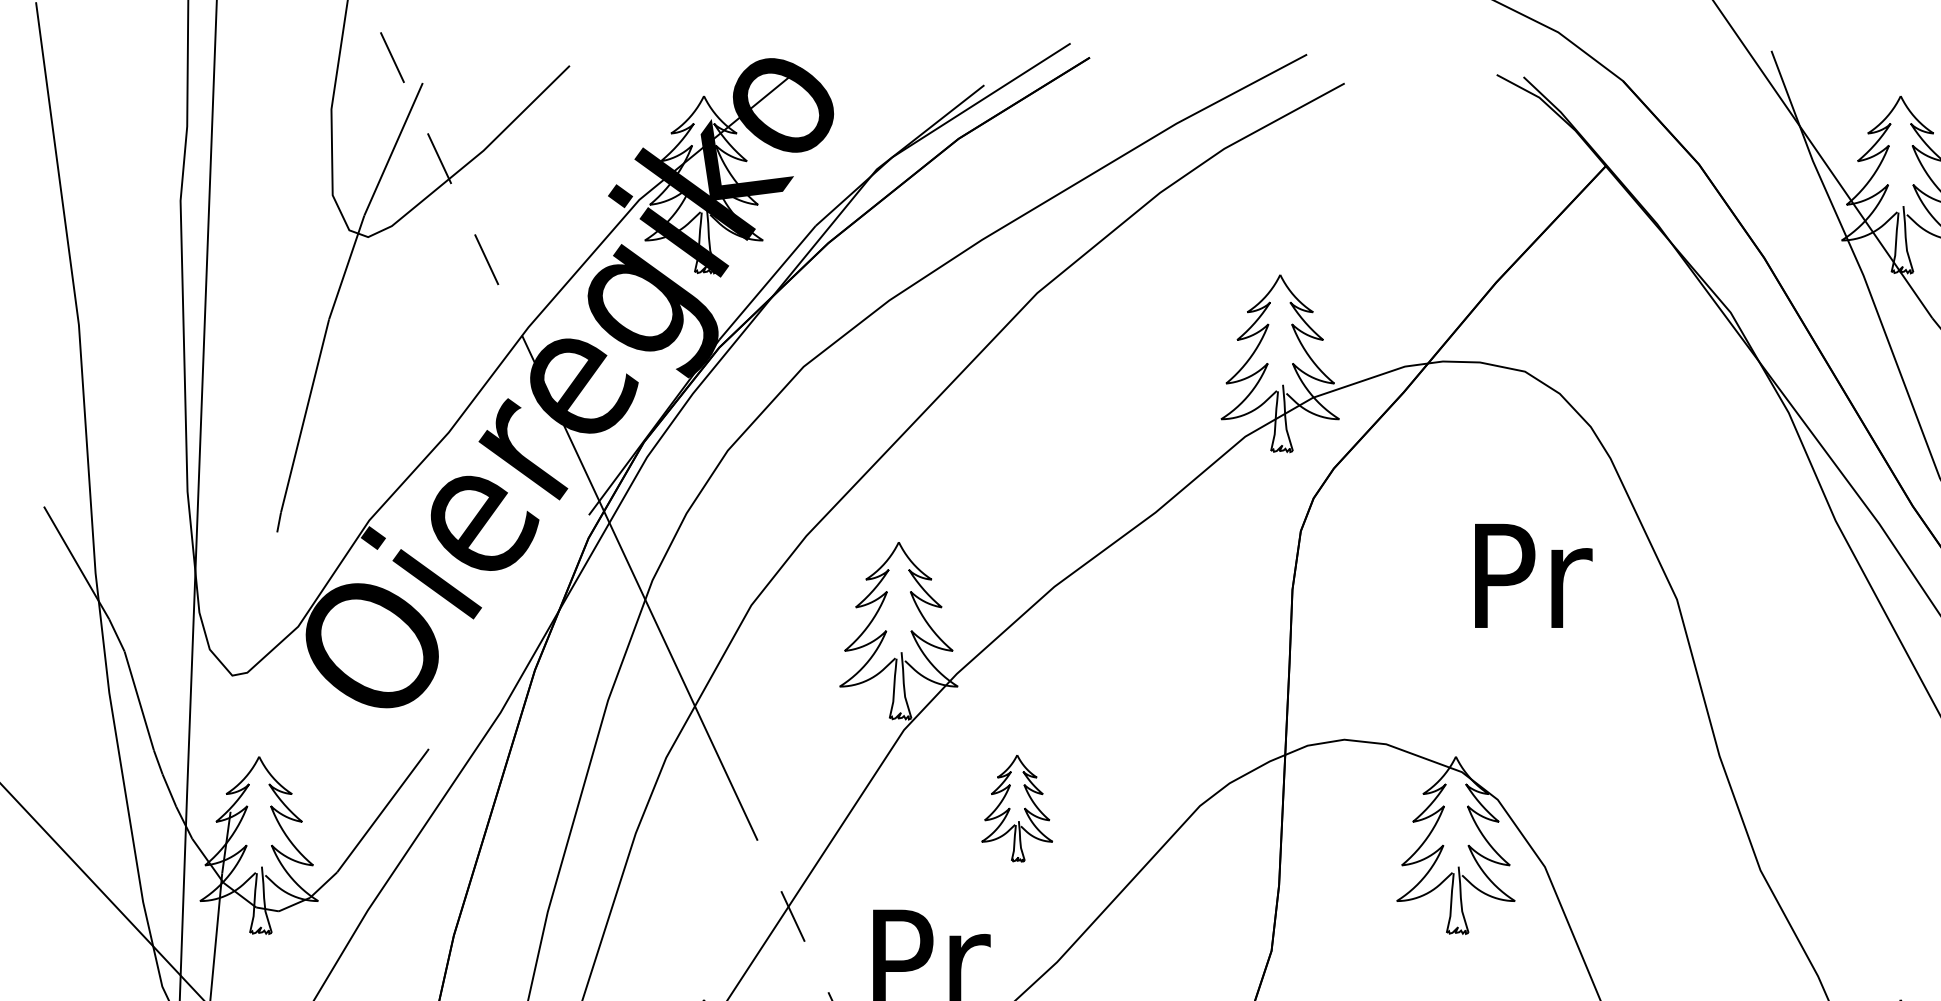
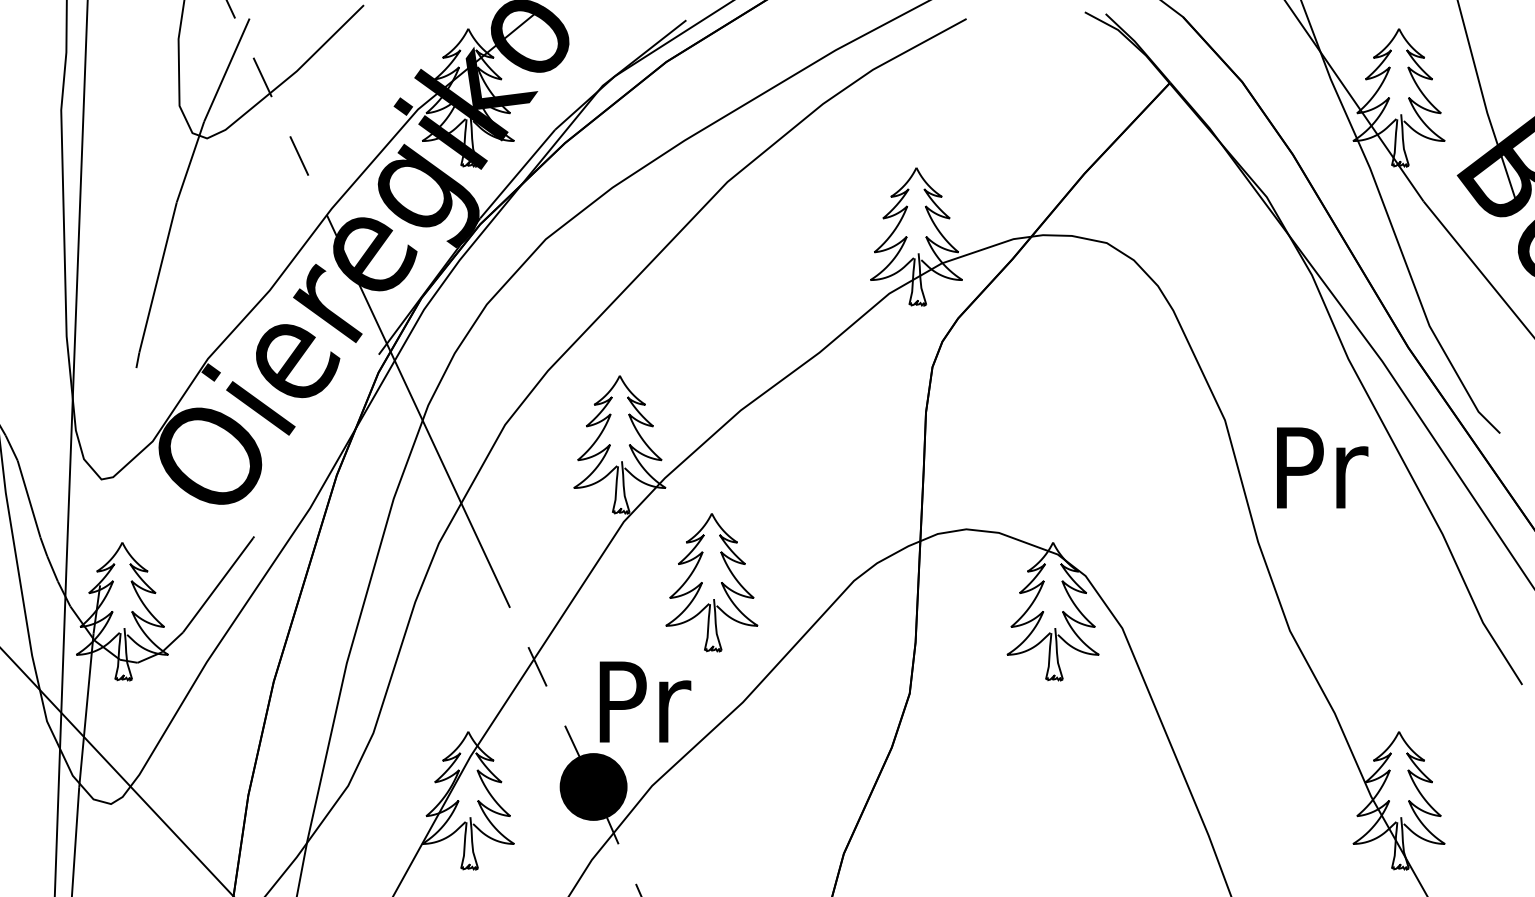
text: (1533, 575) -> (1322, 467), moved
part: (1016, 808) -> (711, 582), size x1.67

